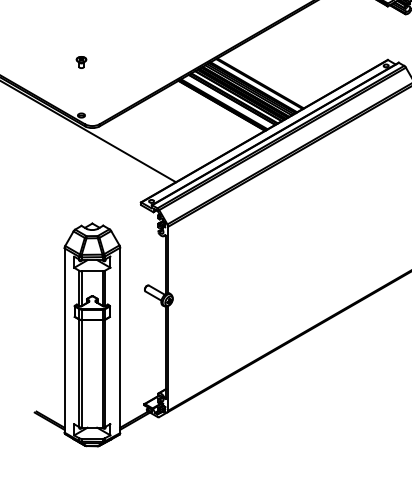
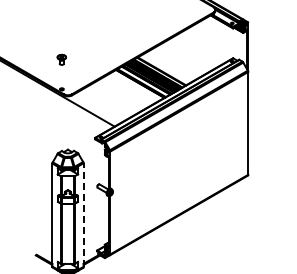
part: (80, 62) -> (61, 59), size x1.6
line: (120, 341) -> (83, 215), solid -> dashed

